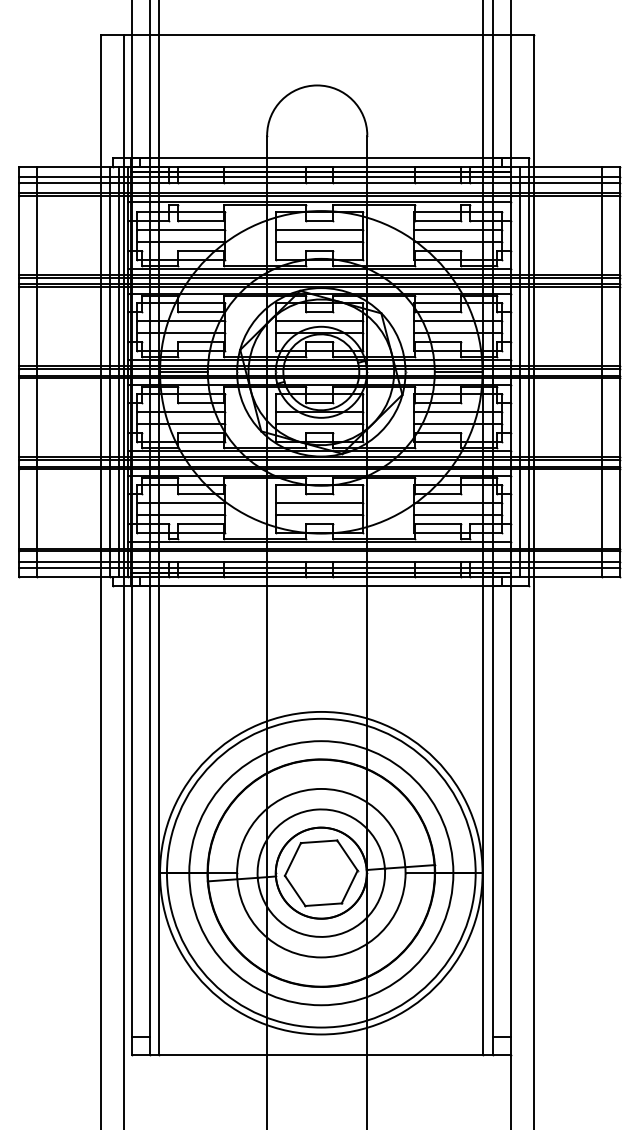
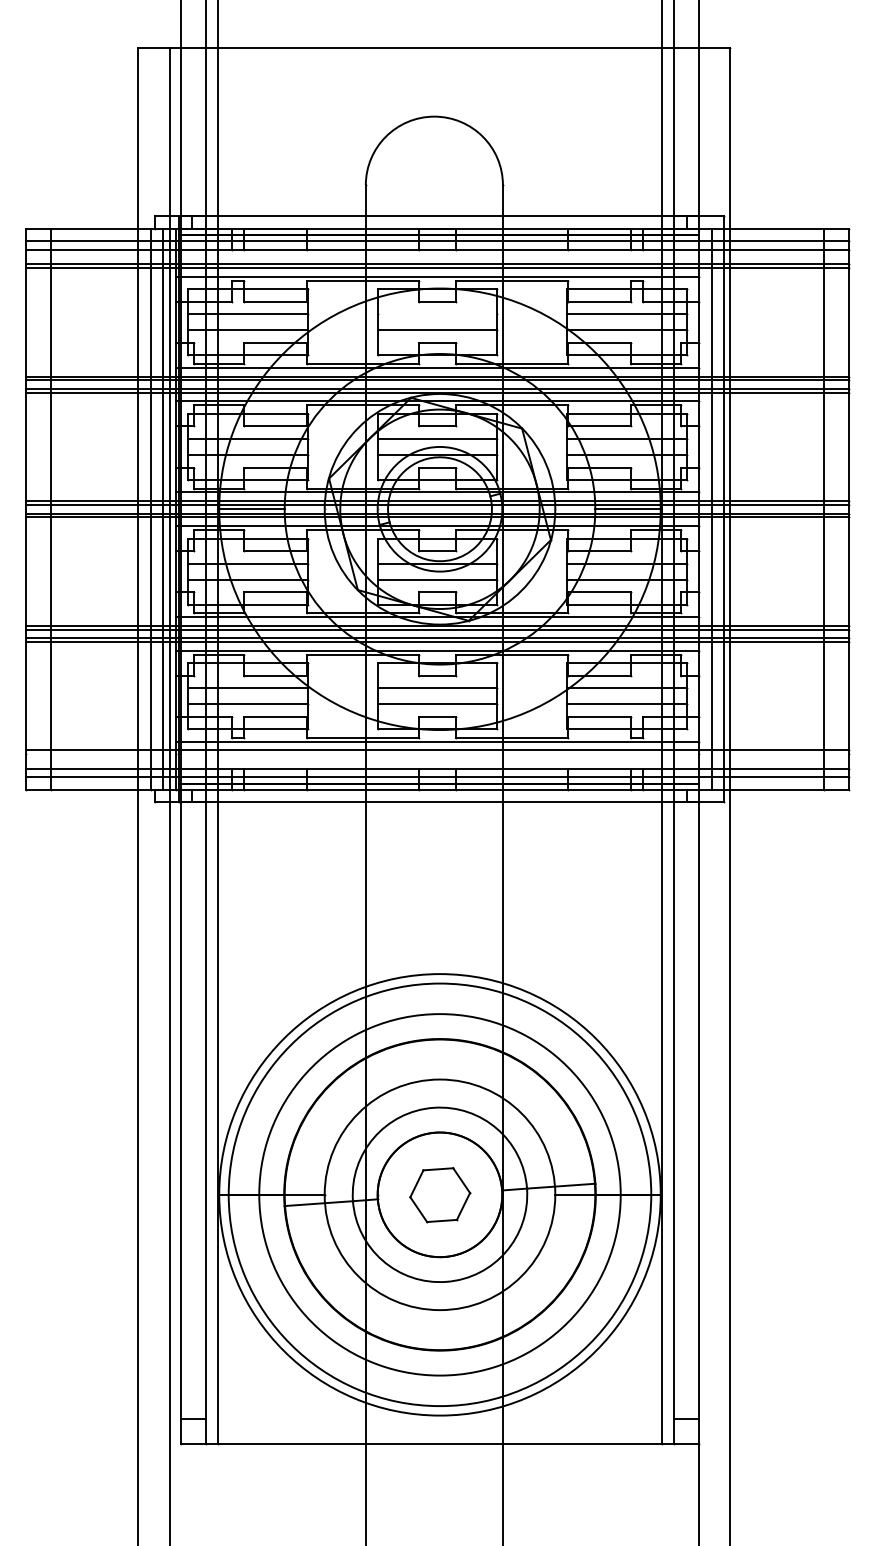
line: (319, 230) -> (437, 314), removed
line: (319, 551) -> (437, 754), removed
part: (321, 873) -> (440, 1195), size x0.6

